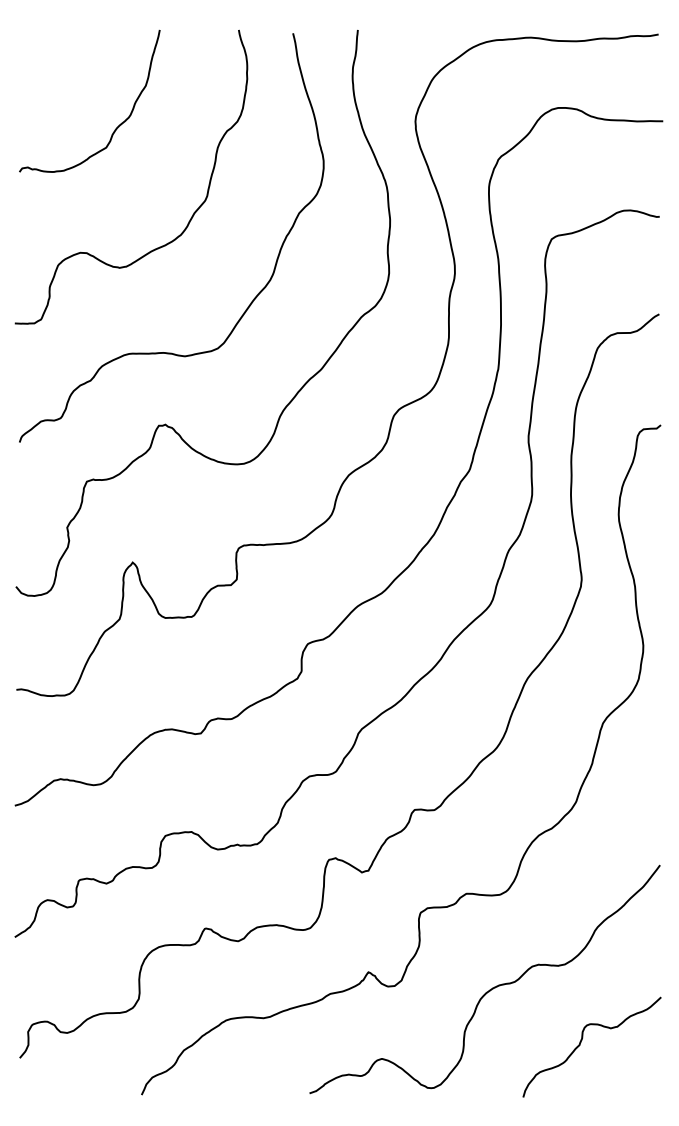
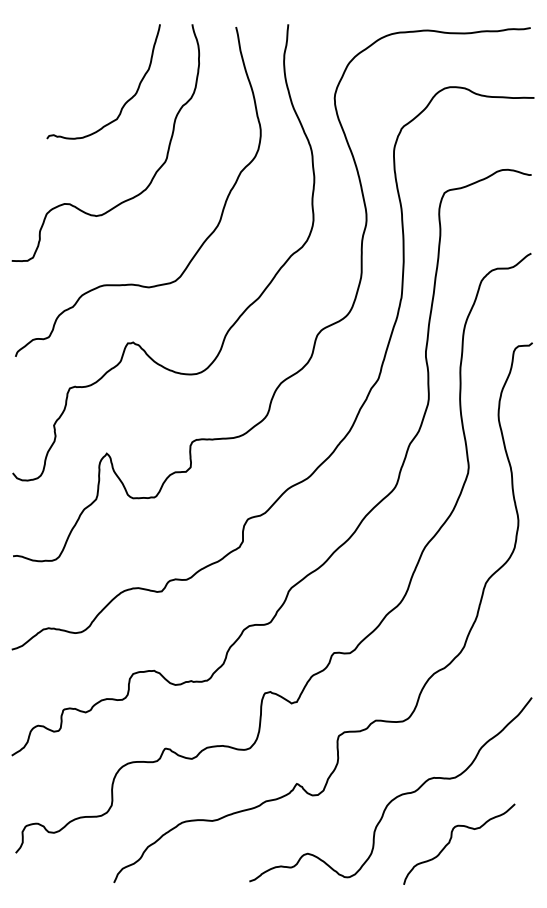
curve: (116, 127) -> (125, 102), moved
curve: (581, 1042) -> (450, 840), moved

